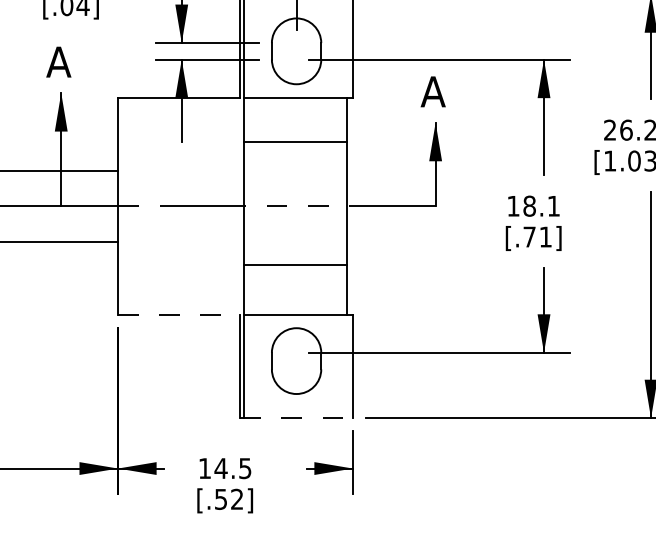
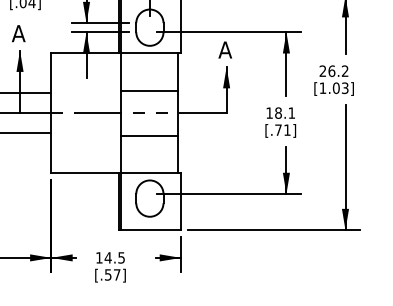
line: (294, 141) -> (148, 90), moved
line: (294, 264) -> (148, 135), moved
line: (179, 315) -> (85, 173), dashed -> solid
line: (297, 418) -> (150, 230), dashed -> solid
text: (236, 498) -> (116, 274), [.52] -> [.57]

